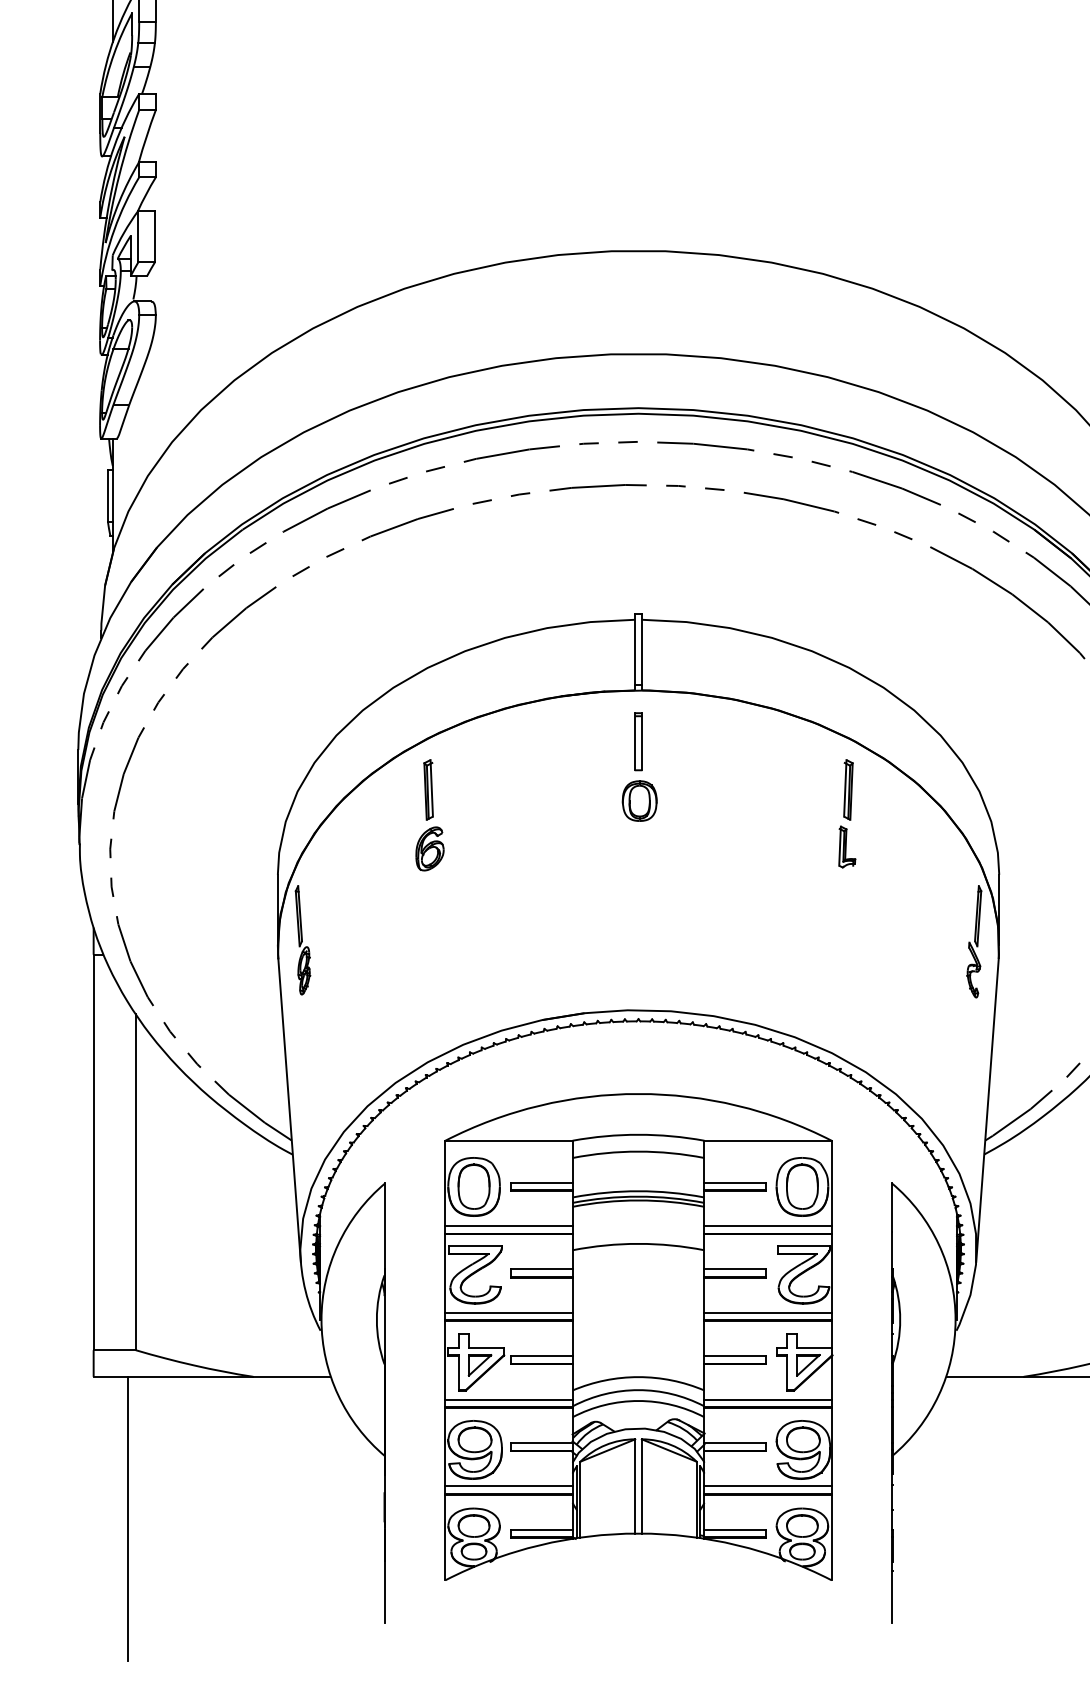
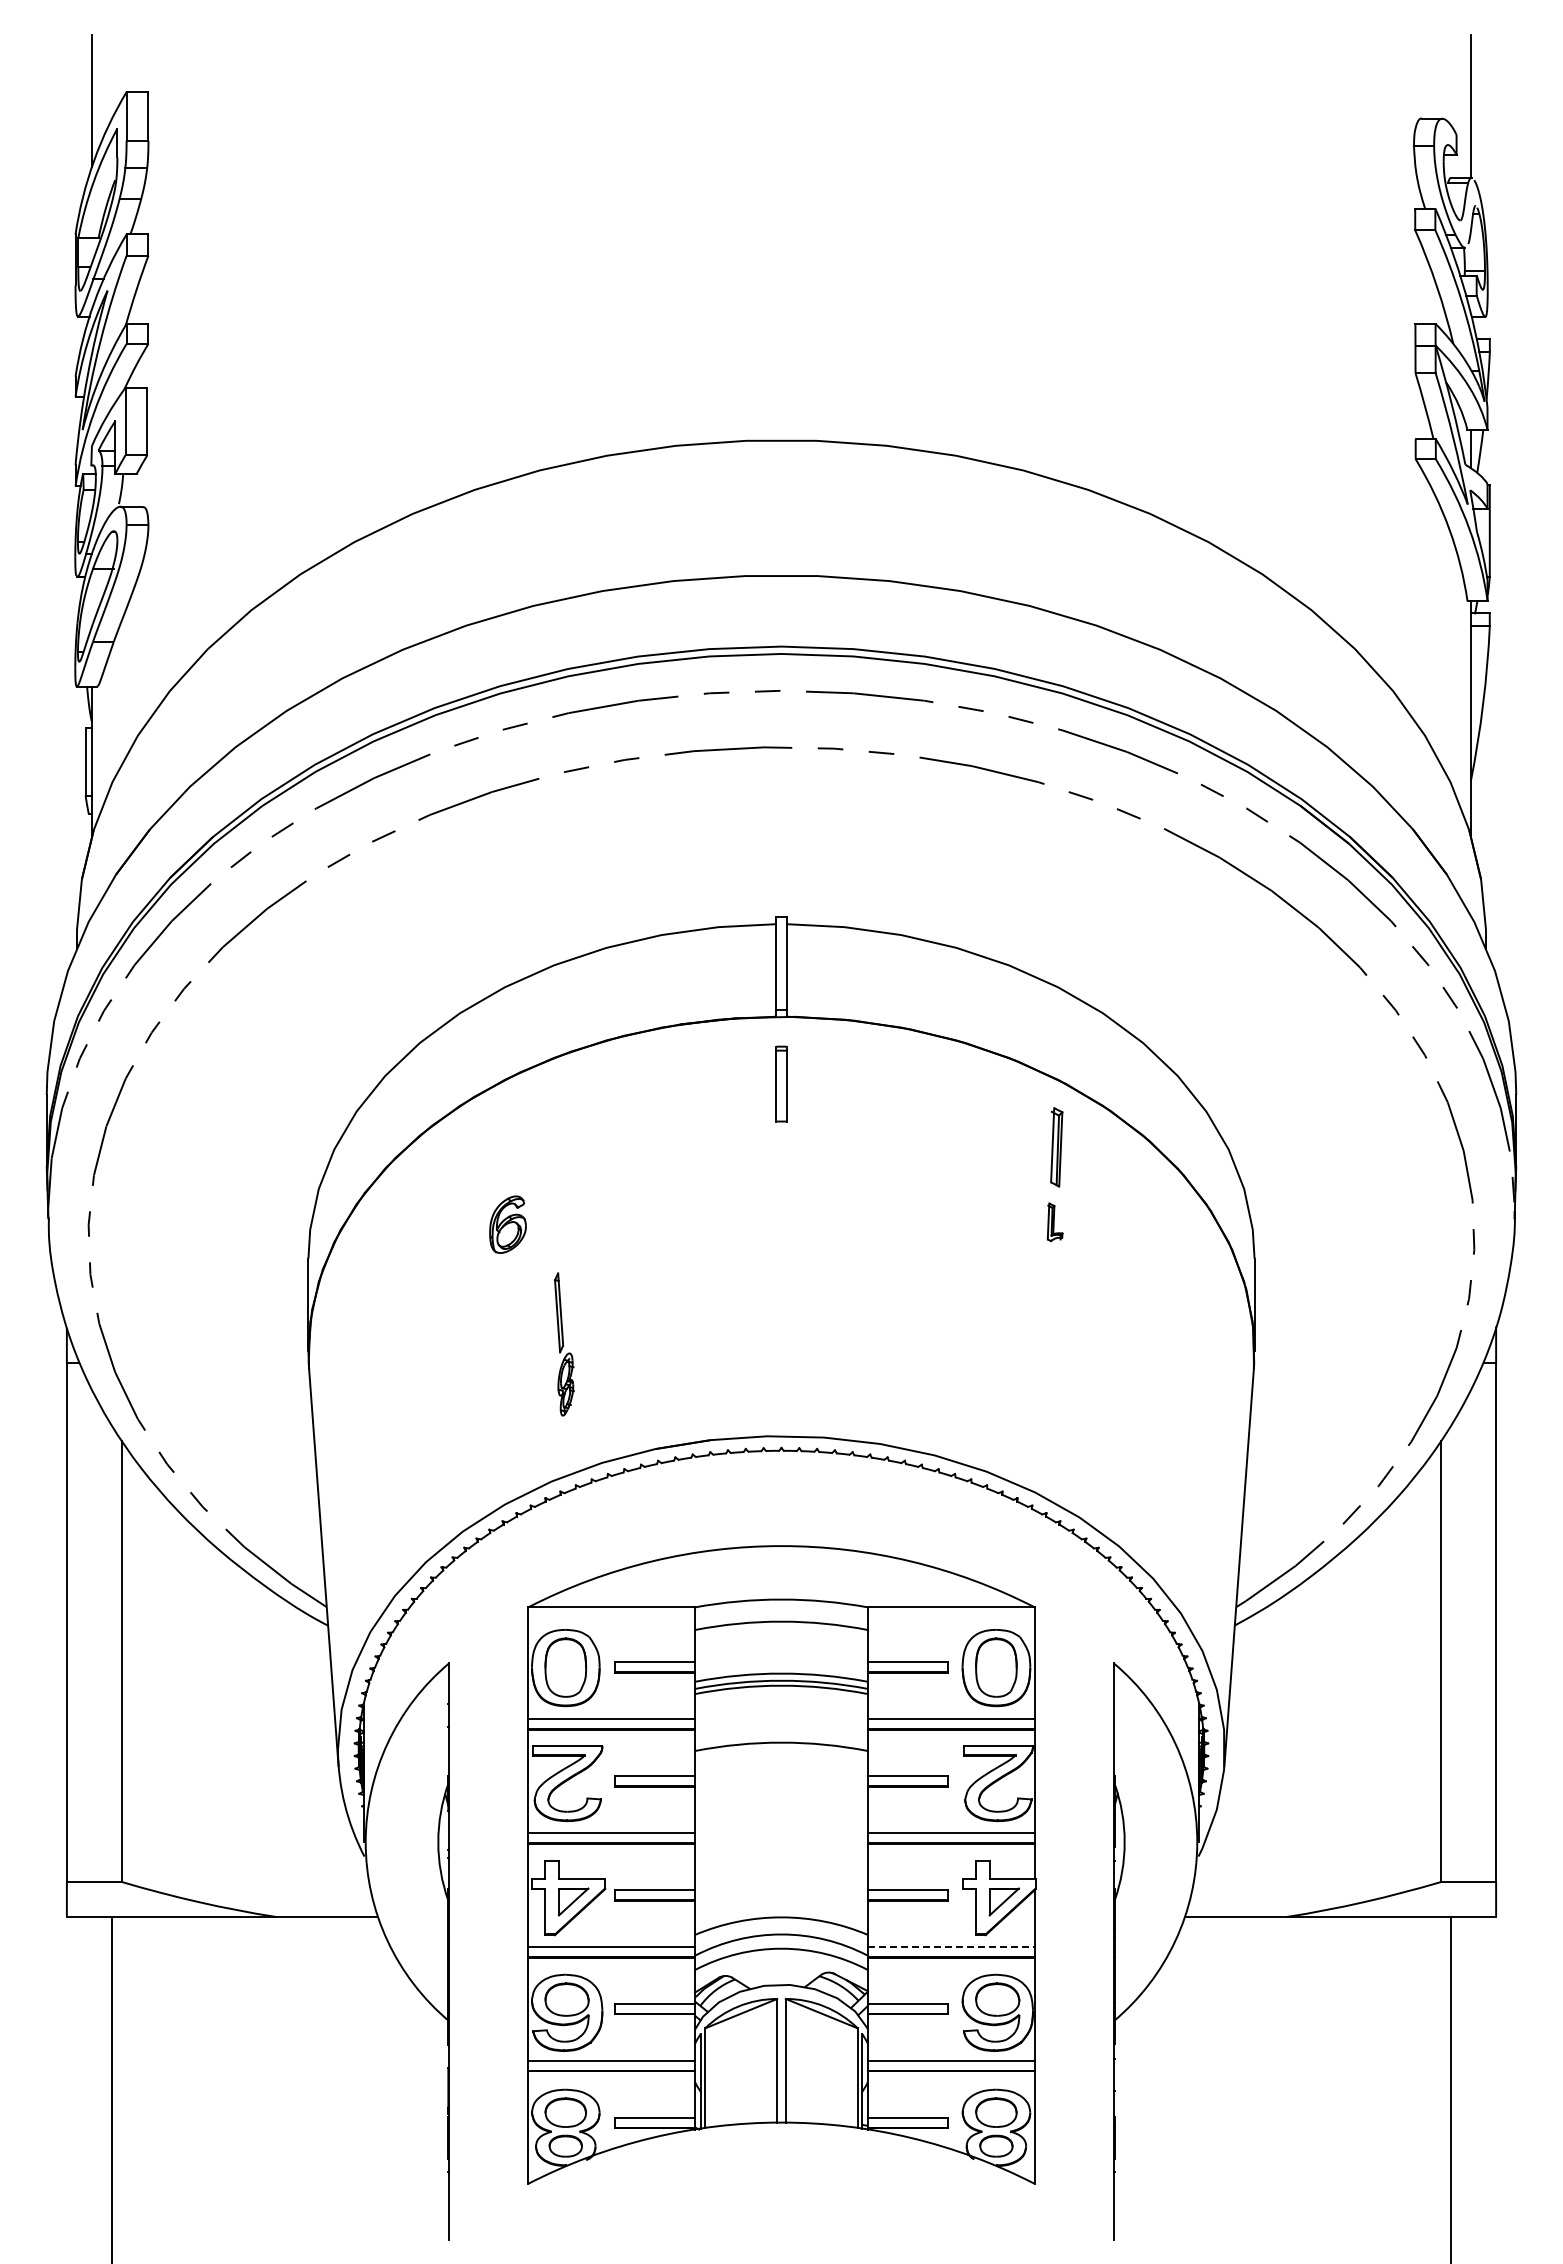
part: (428, 790) -> (505, 1147), removed
part: (640, 800) -> (783, 1161), removed
part: (846, 847) -> (1054, 1222), size x0.7
part: (303, 940) -> (564, 1344), moved
part: (974, 941) -> (1221, 1346), removed
line: (768, 1399) -> (951, 1946), solid -> dashed

